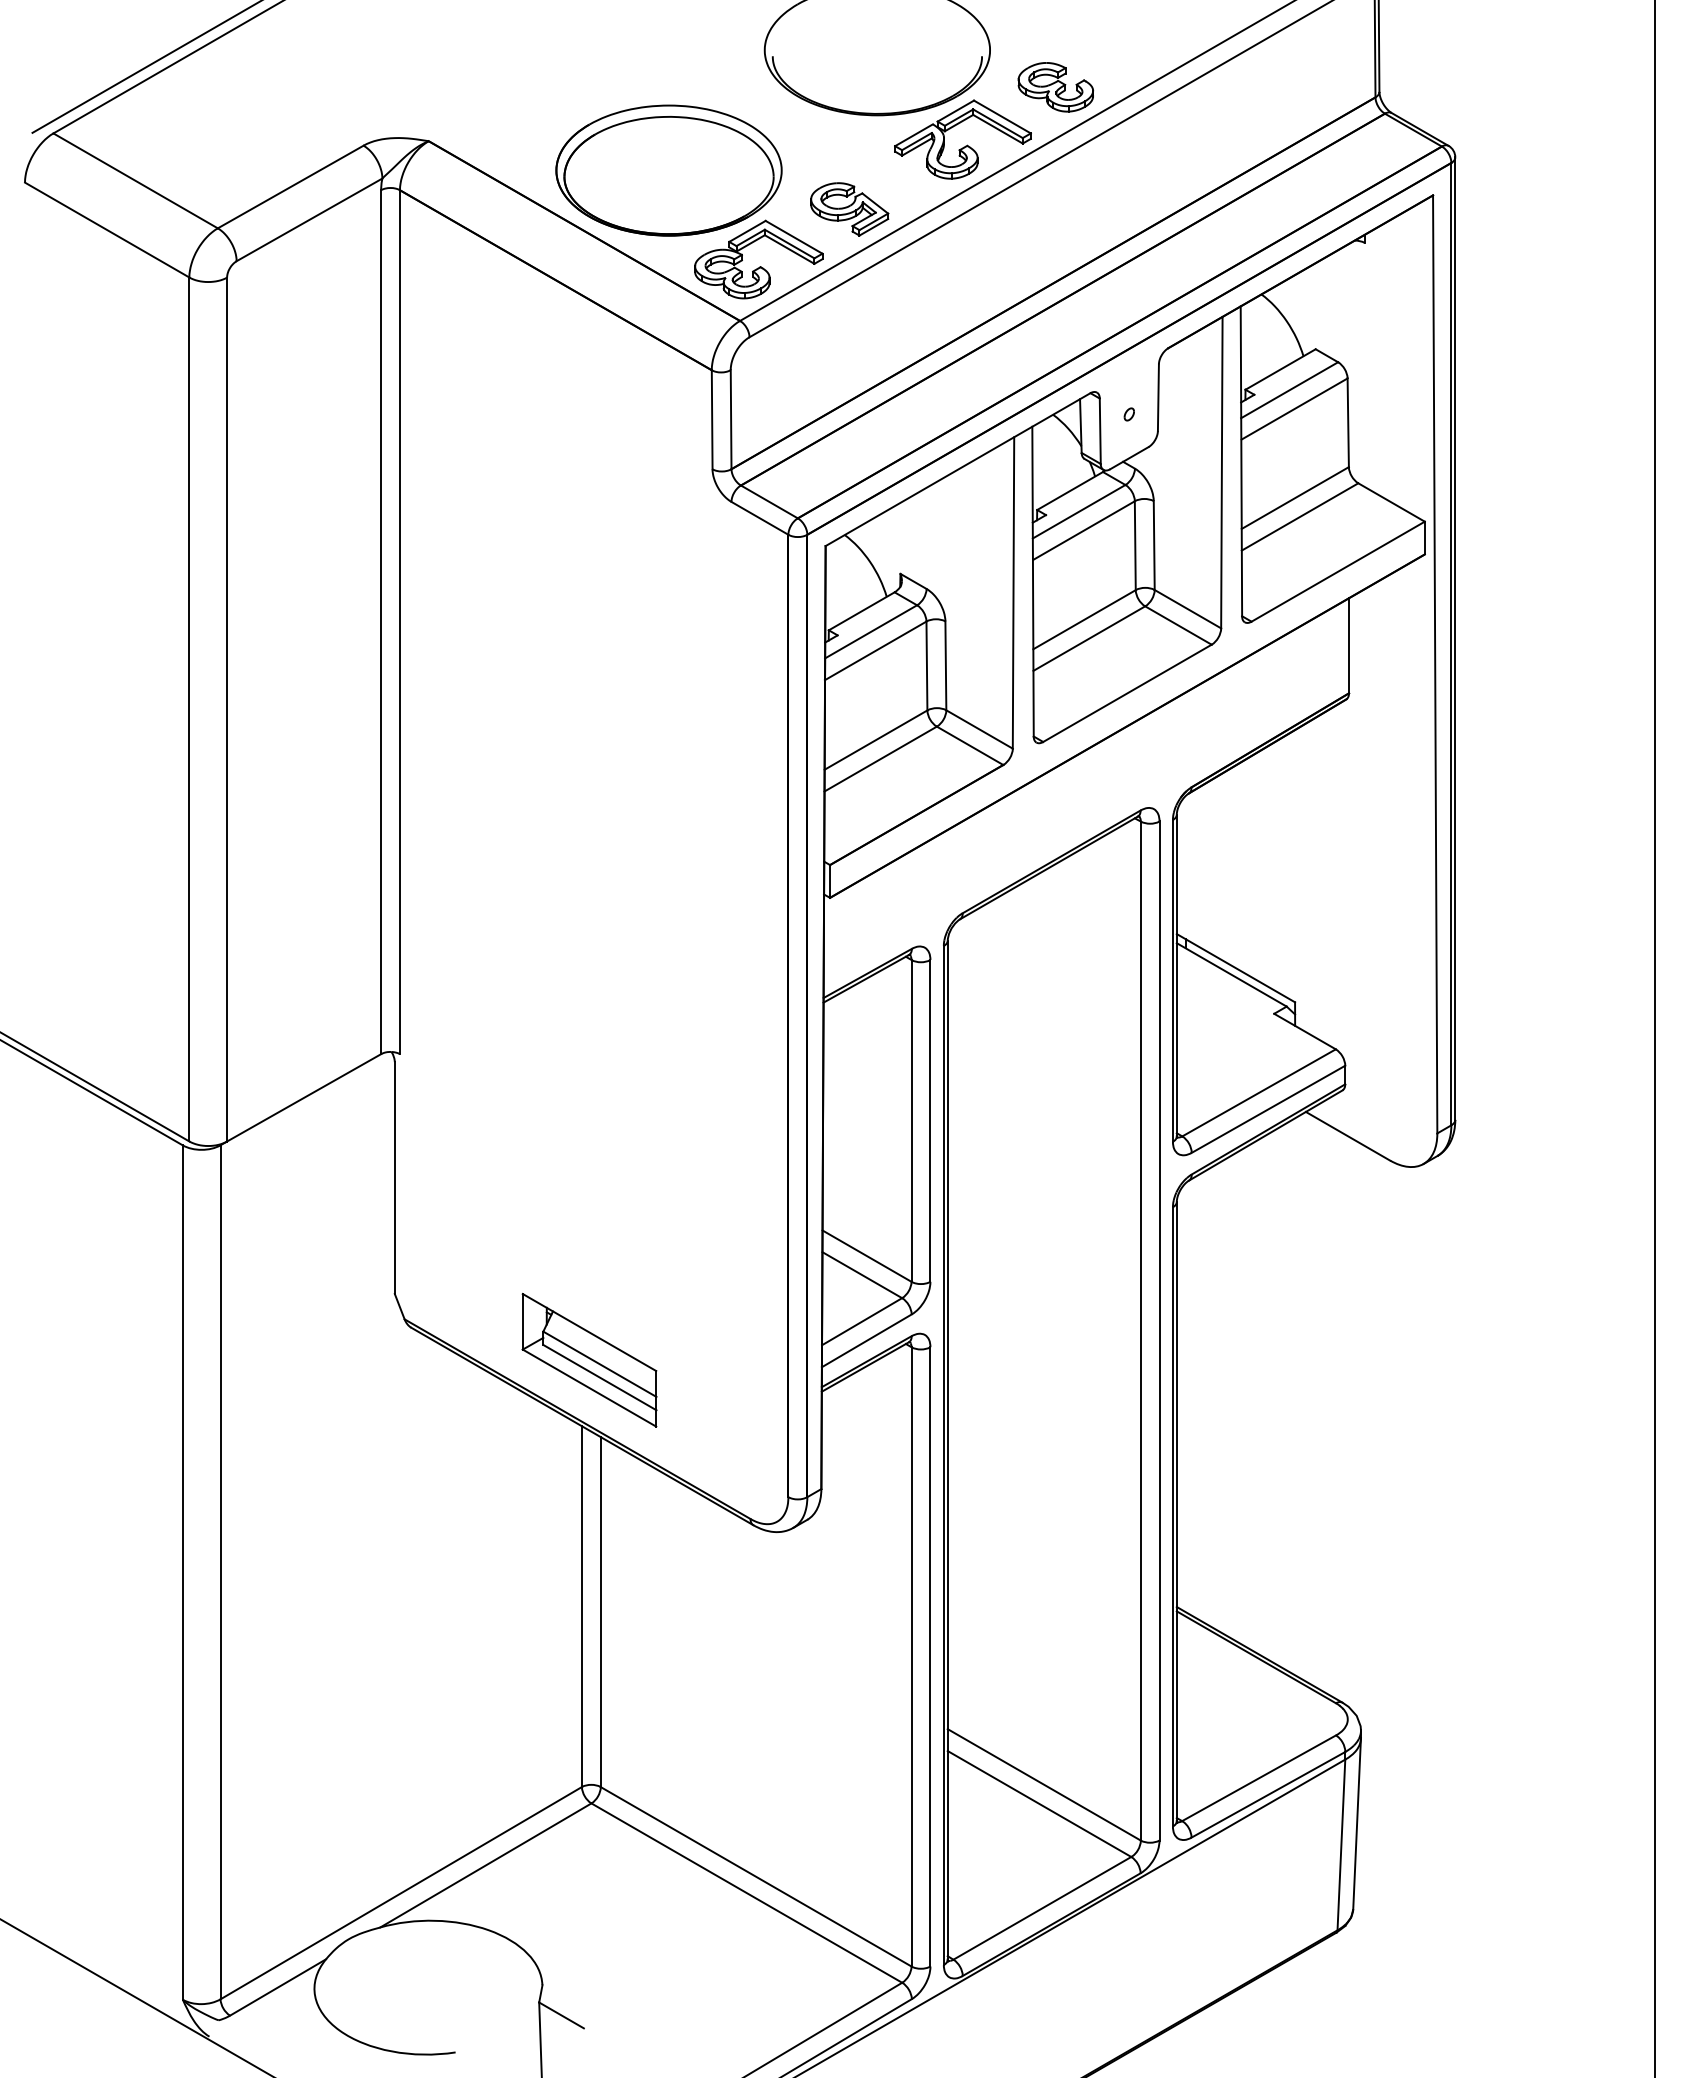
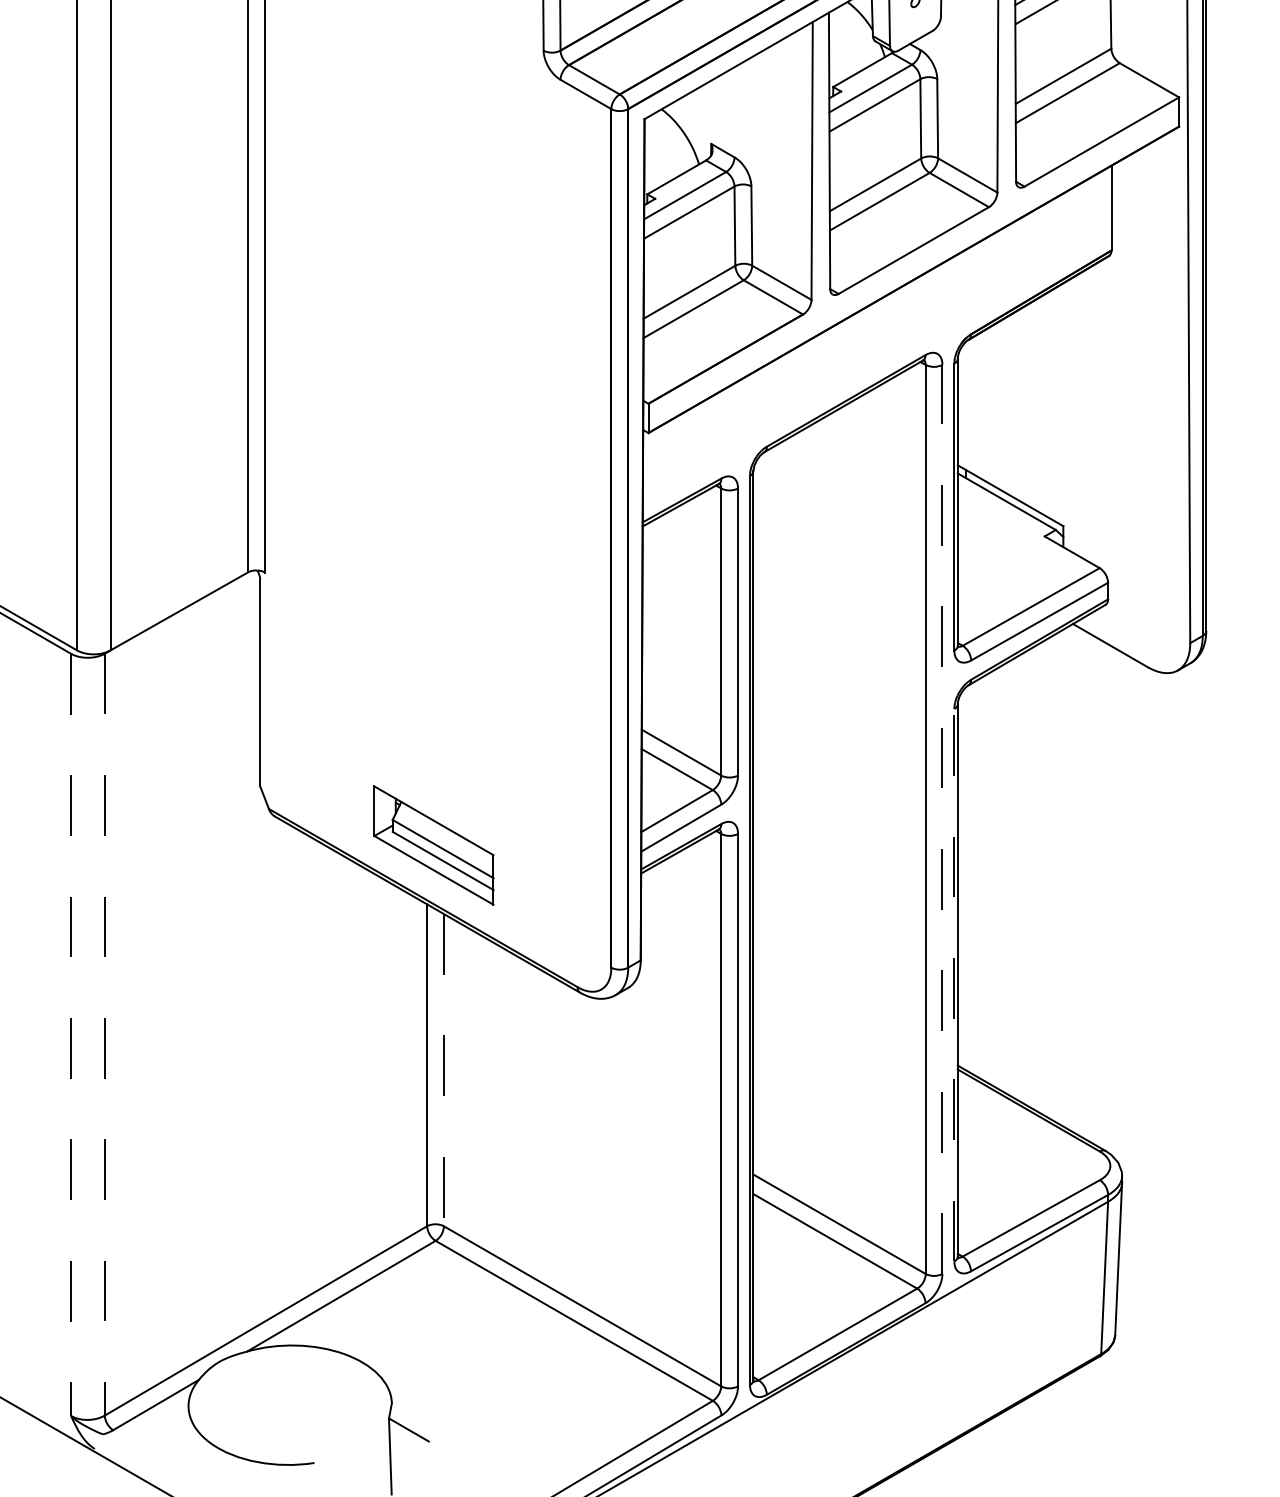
line: (1159, 1330) -> (942, 818), solid -> dashed
line: (1172, 1516) -> (953, 984), solid -> dashed
line: (220, 1572) -> (104, 1034), solid -> dashed
line: (182, 1573) -> (70, 1035), solid -> dashed
line: (600, 1612) -> (443, 1070), solid -> dashed

